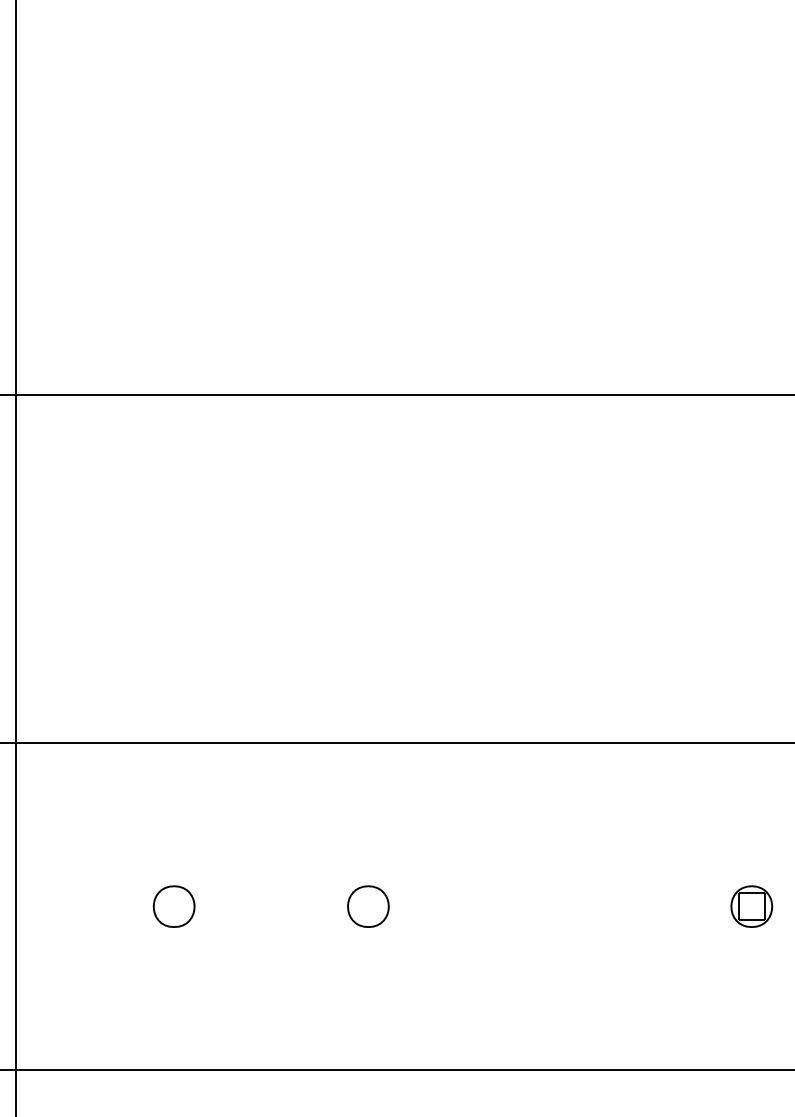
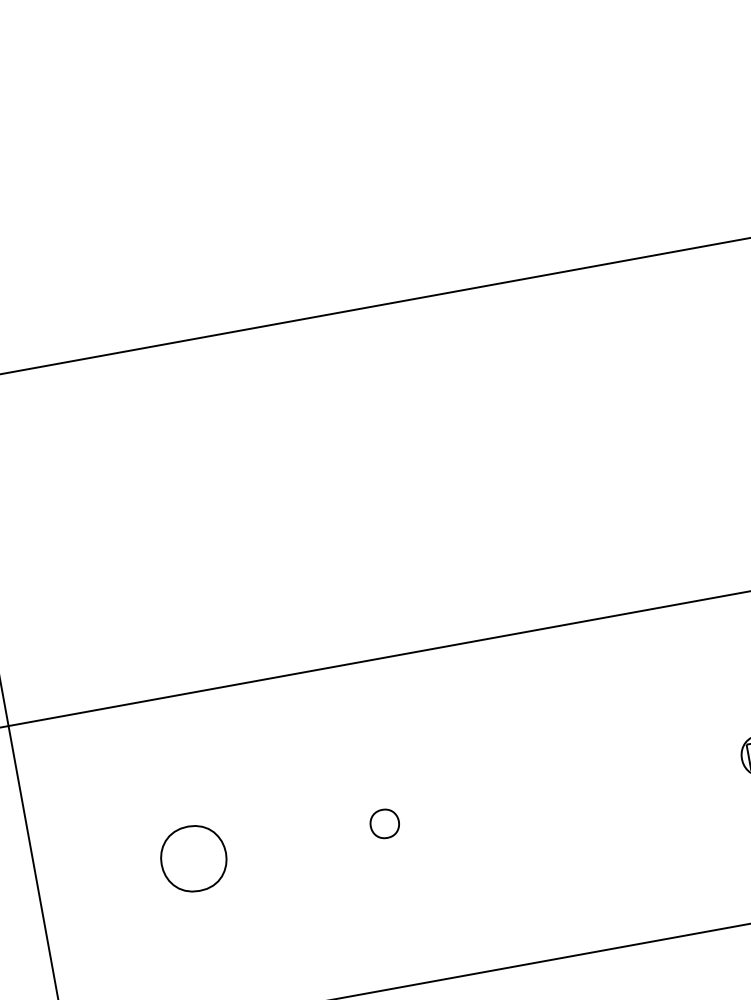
part: (173, 906) -> (193, 858), size x1.6
part: (368, 906) -> (384, 823), size x0.7

